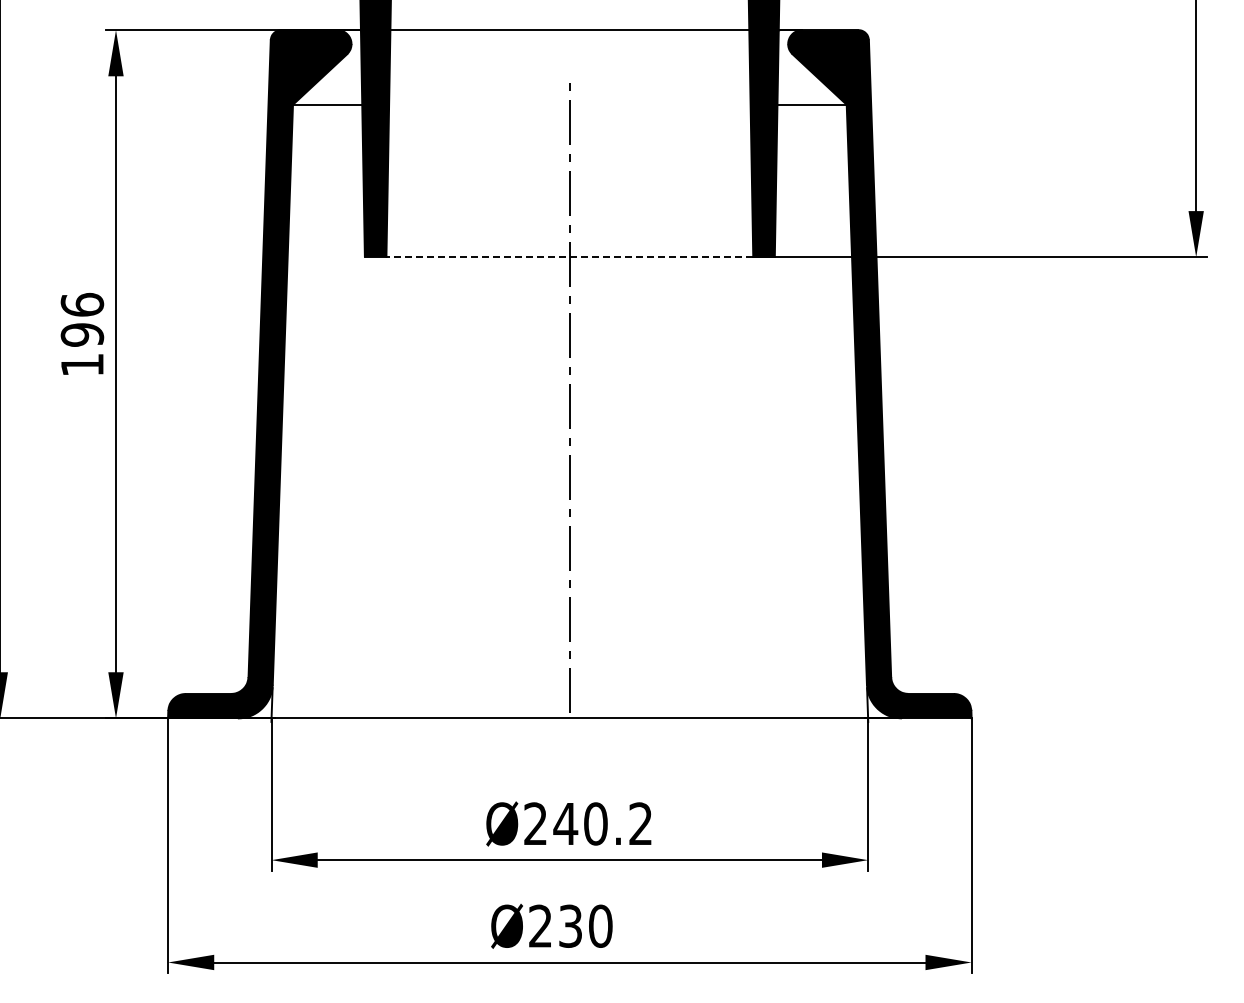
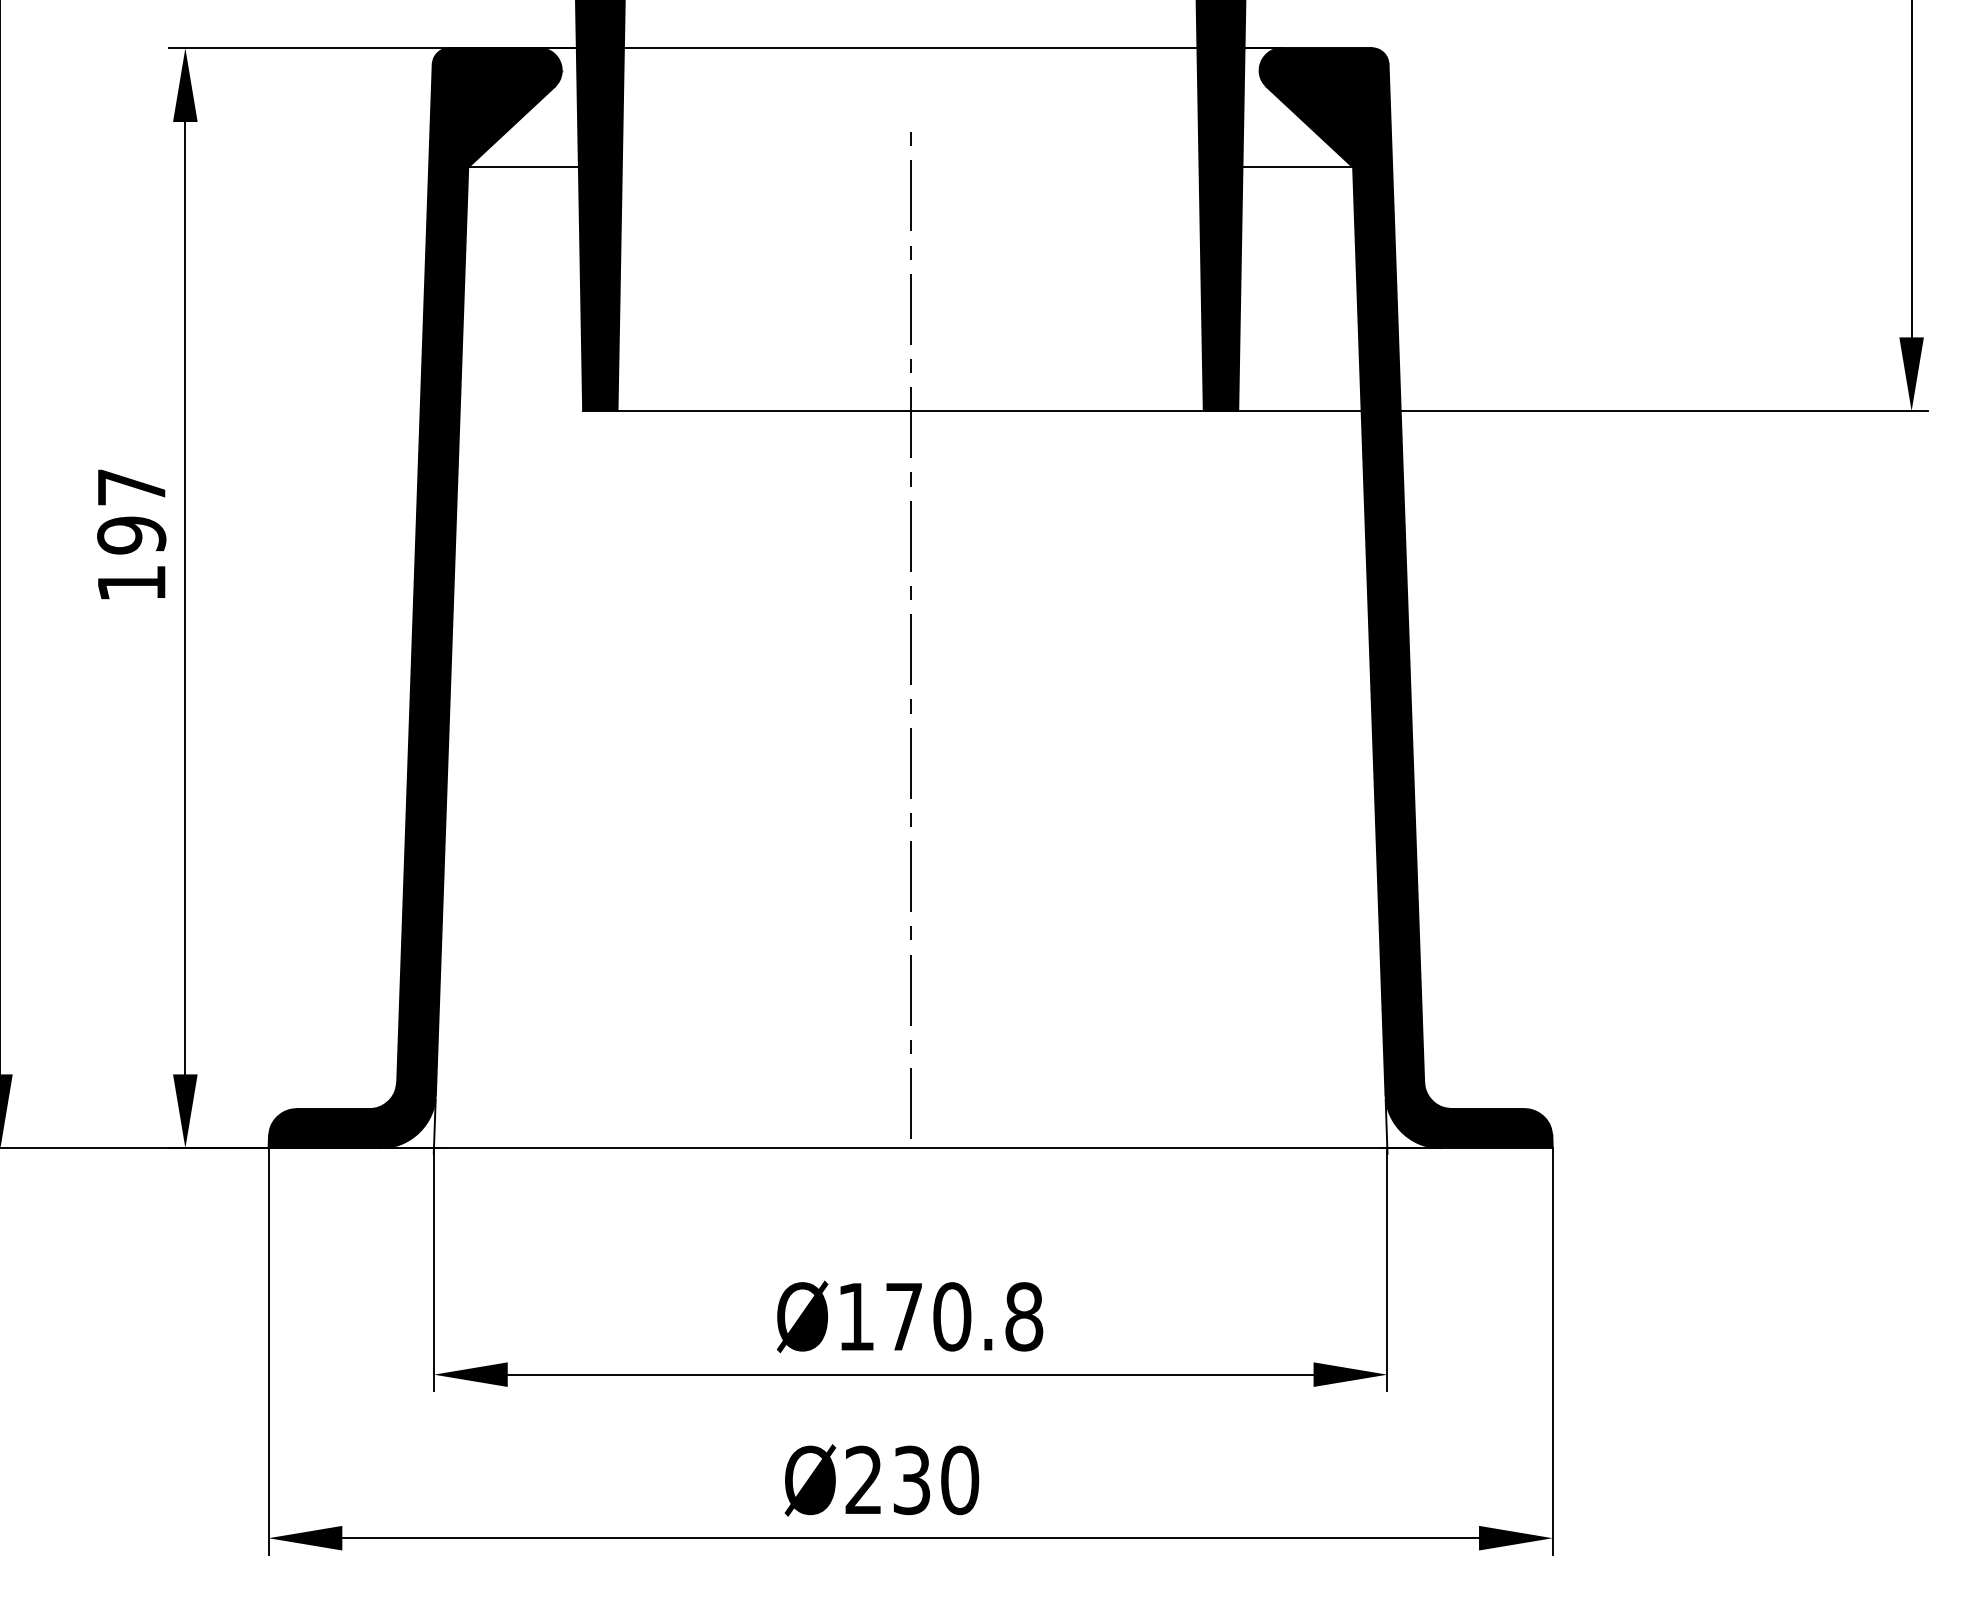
line: (569, 257) -> (910, 411), dashed -> solid
text: (82, 304) -> (131, 486), 196 -> 197
text: (588, 823) -> (940, 1316), Ø240.2 -> Ø170.8

